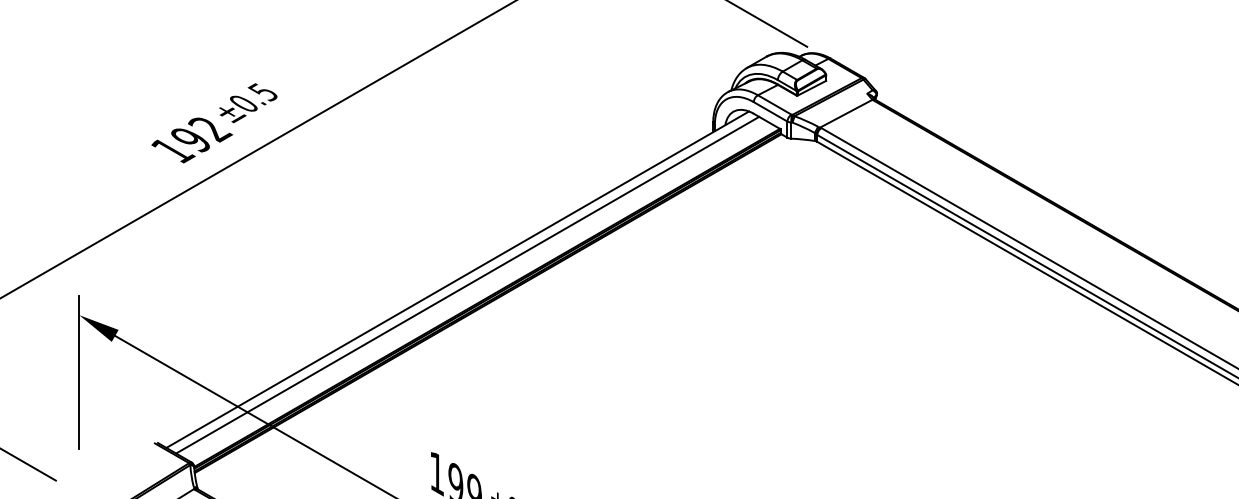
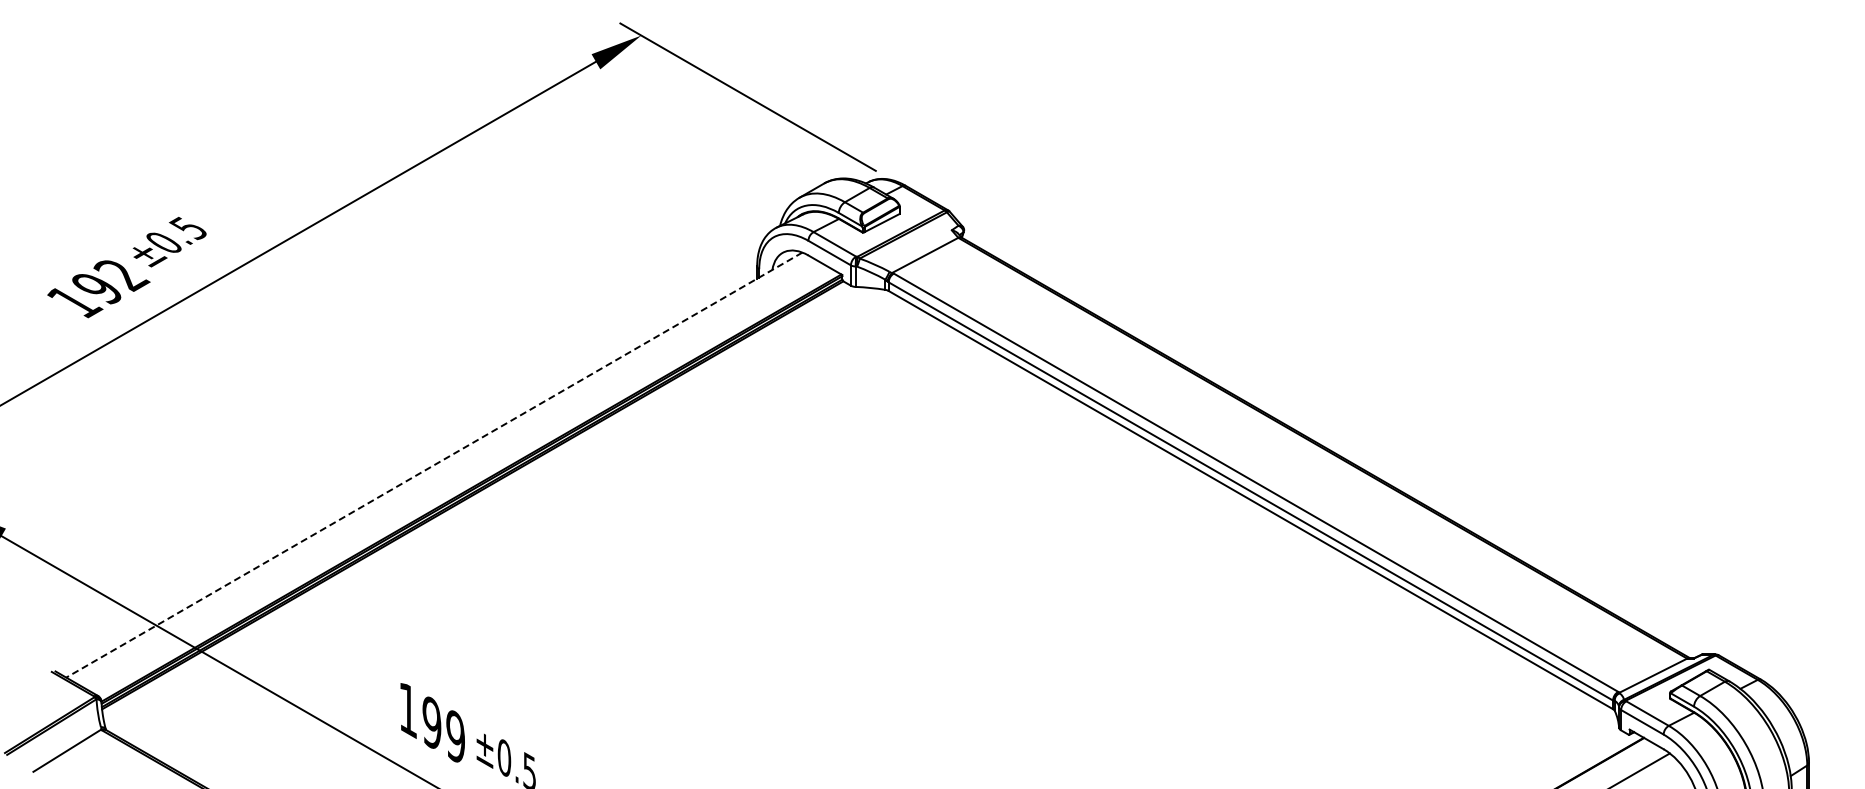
line: (457, 280) -> (433, 465), solid -> dashed
line: (467, 284) -> (446, 471), removed

